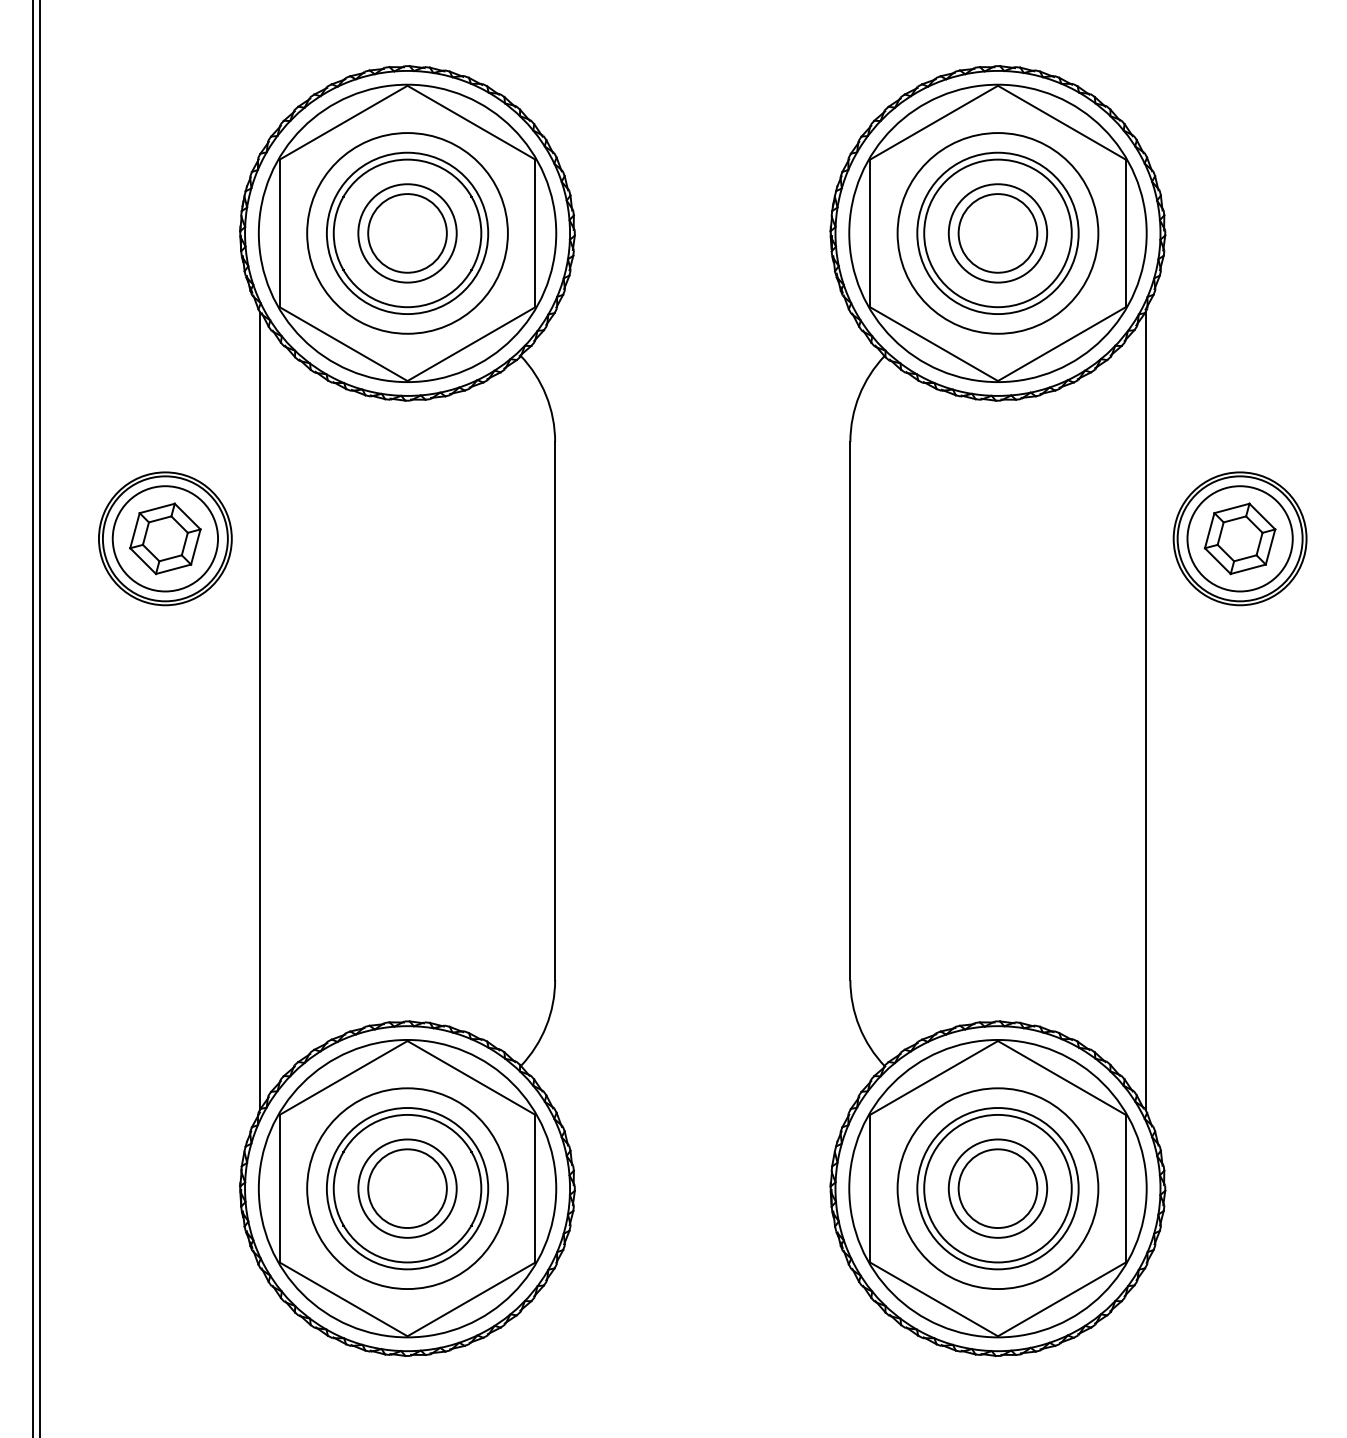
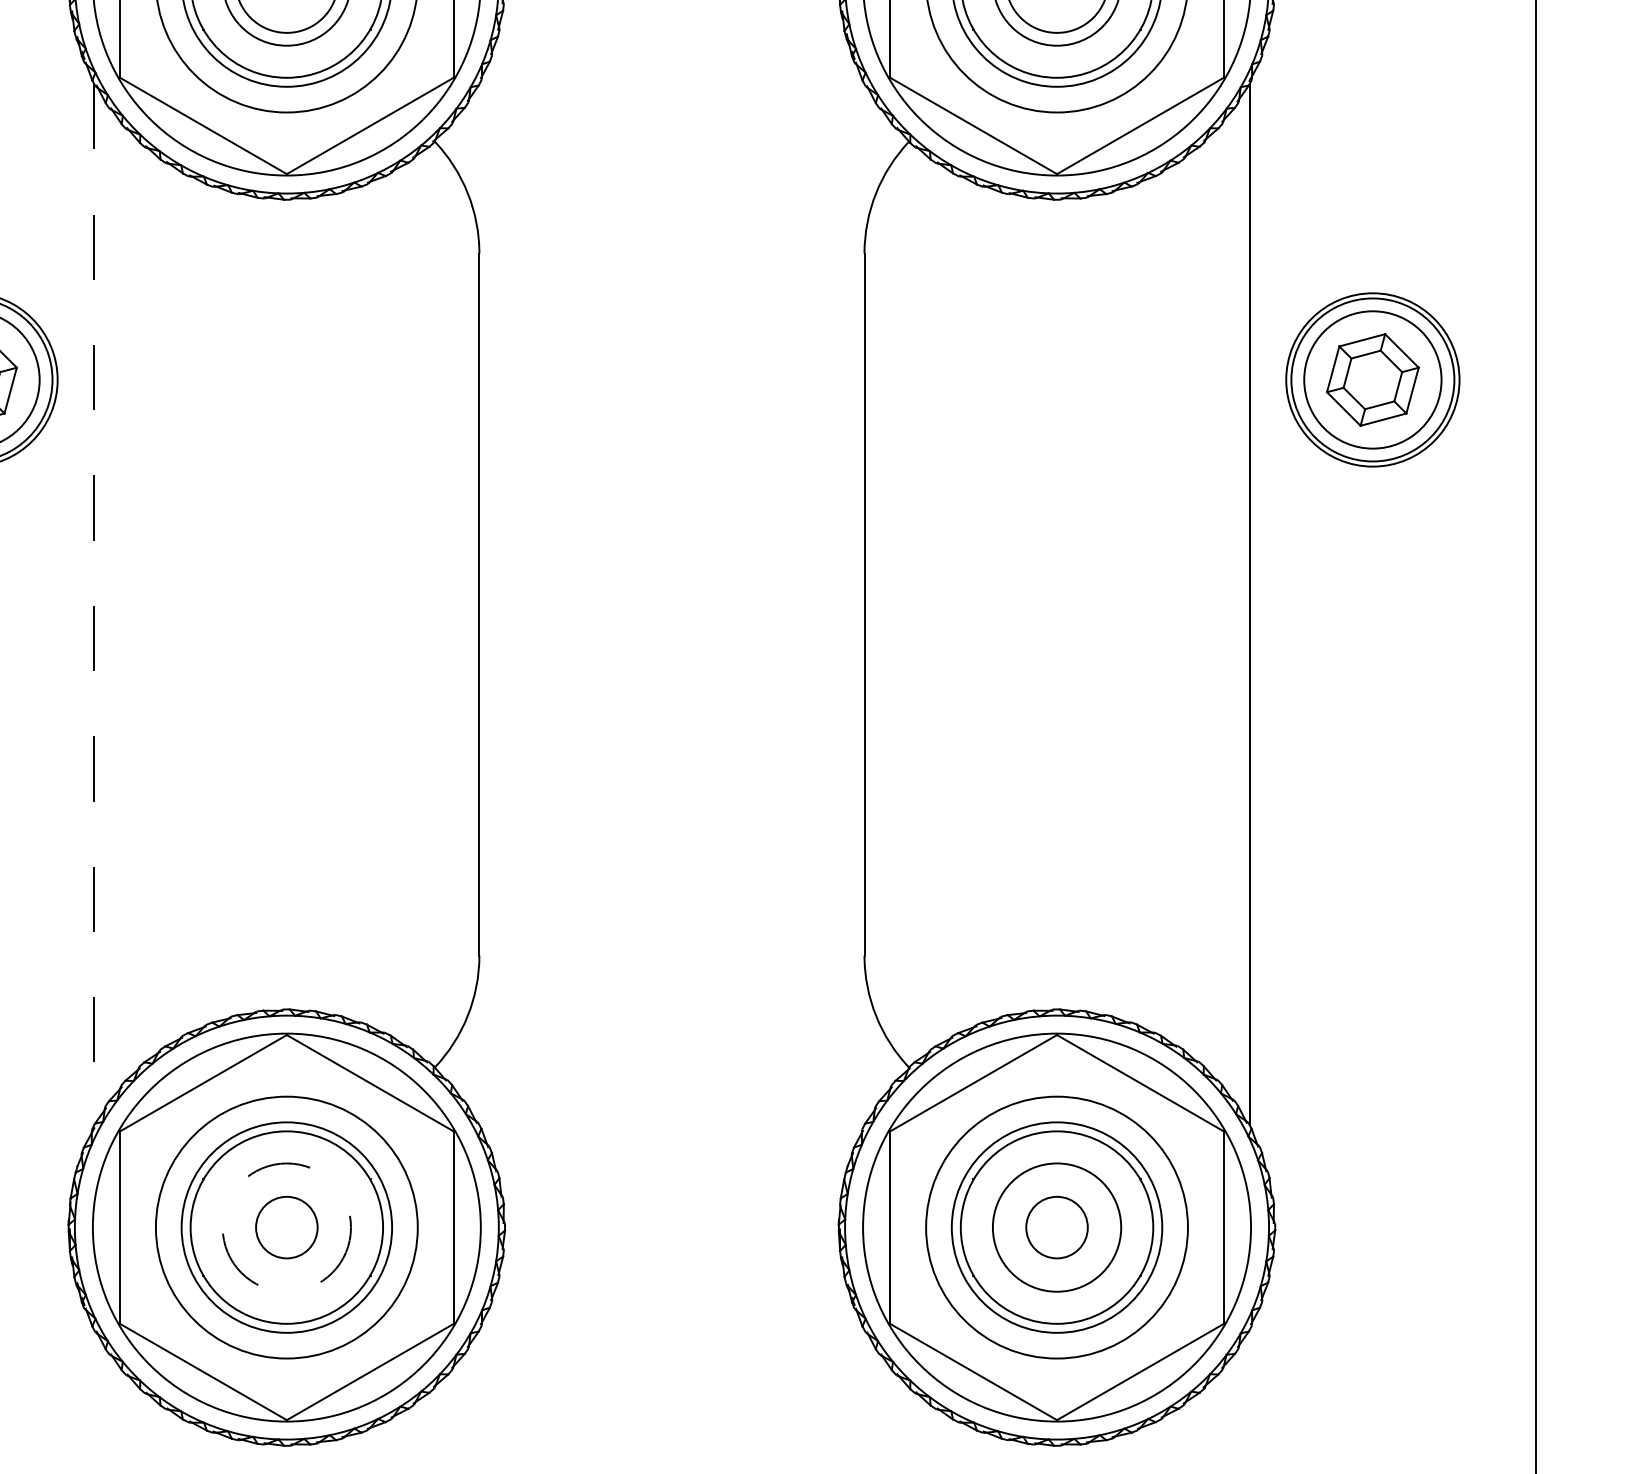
line: (259, 711) -> (93, 605), solid -> dashed
circle: (407, 1188) -> (286, 1227), size x0.6
circle: (407, 1188) -> (286, 1227), solid -> dashed
circle: (997, 1188) -> (1056, 1227), size x0.6

